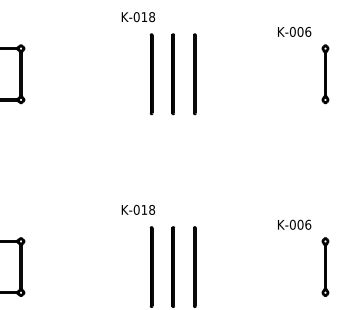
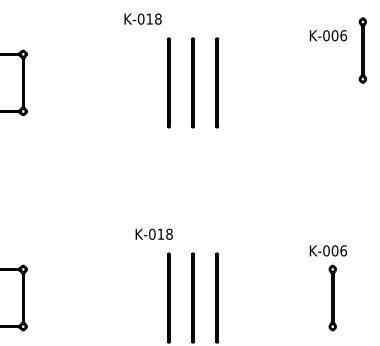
text: (138, 17) -> (143, 19), moved
part: (325, 74) -> (362, 50), moved
part: (325, 266) -> (332, 297), moved

